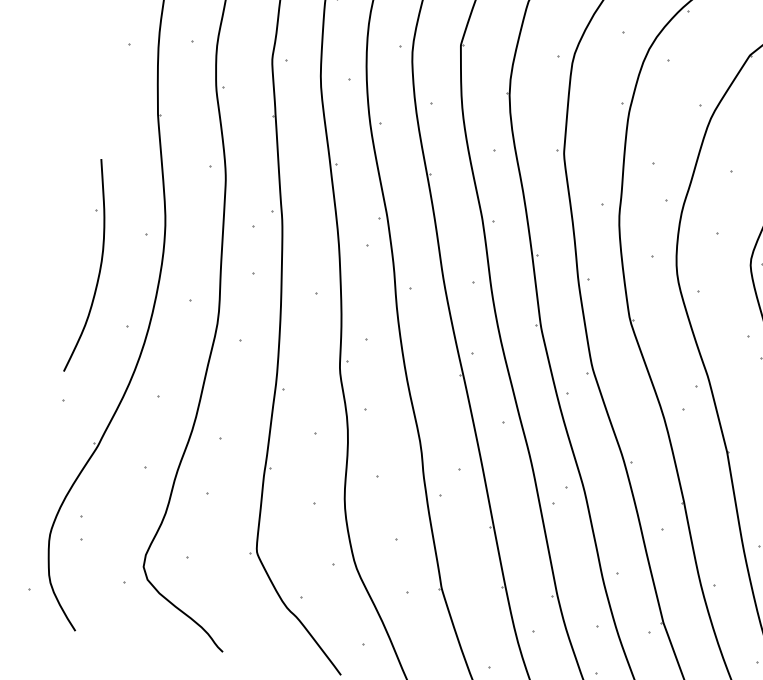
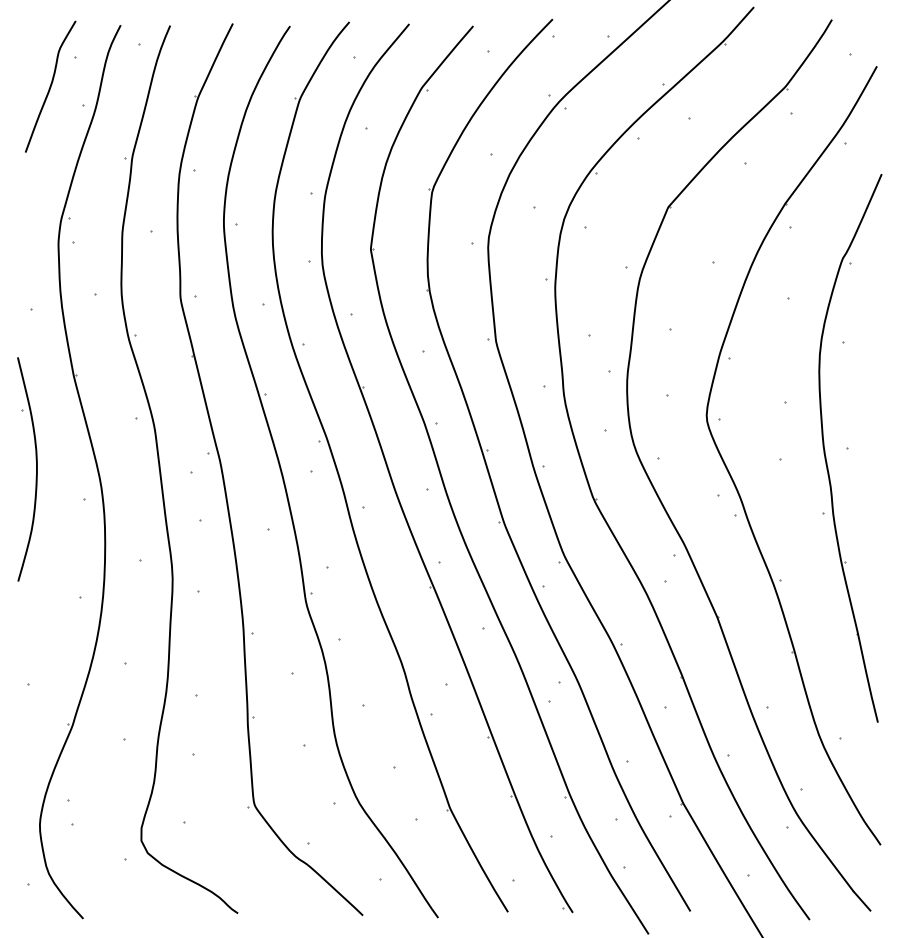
part: (100, 268) -> (36, 469), moved

